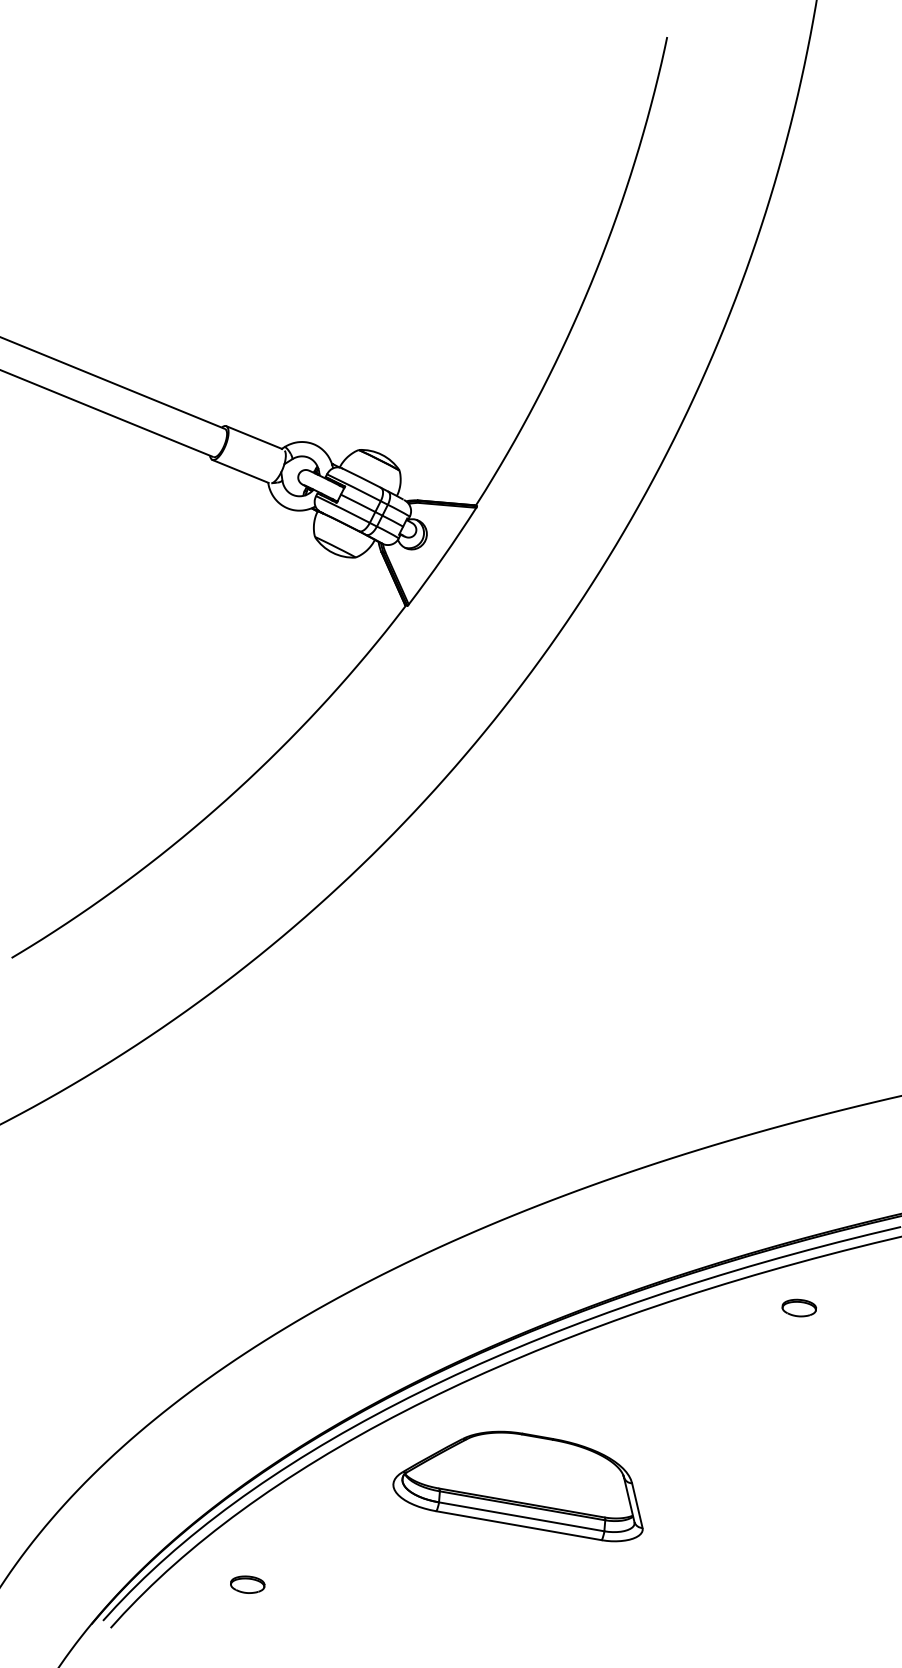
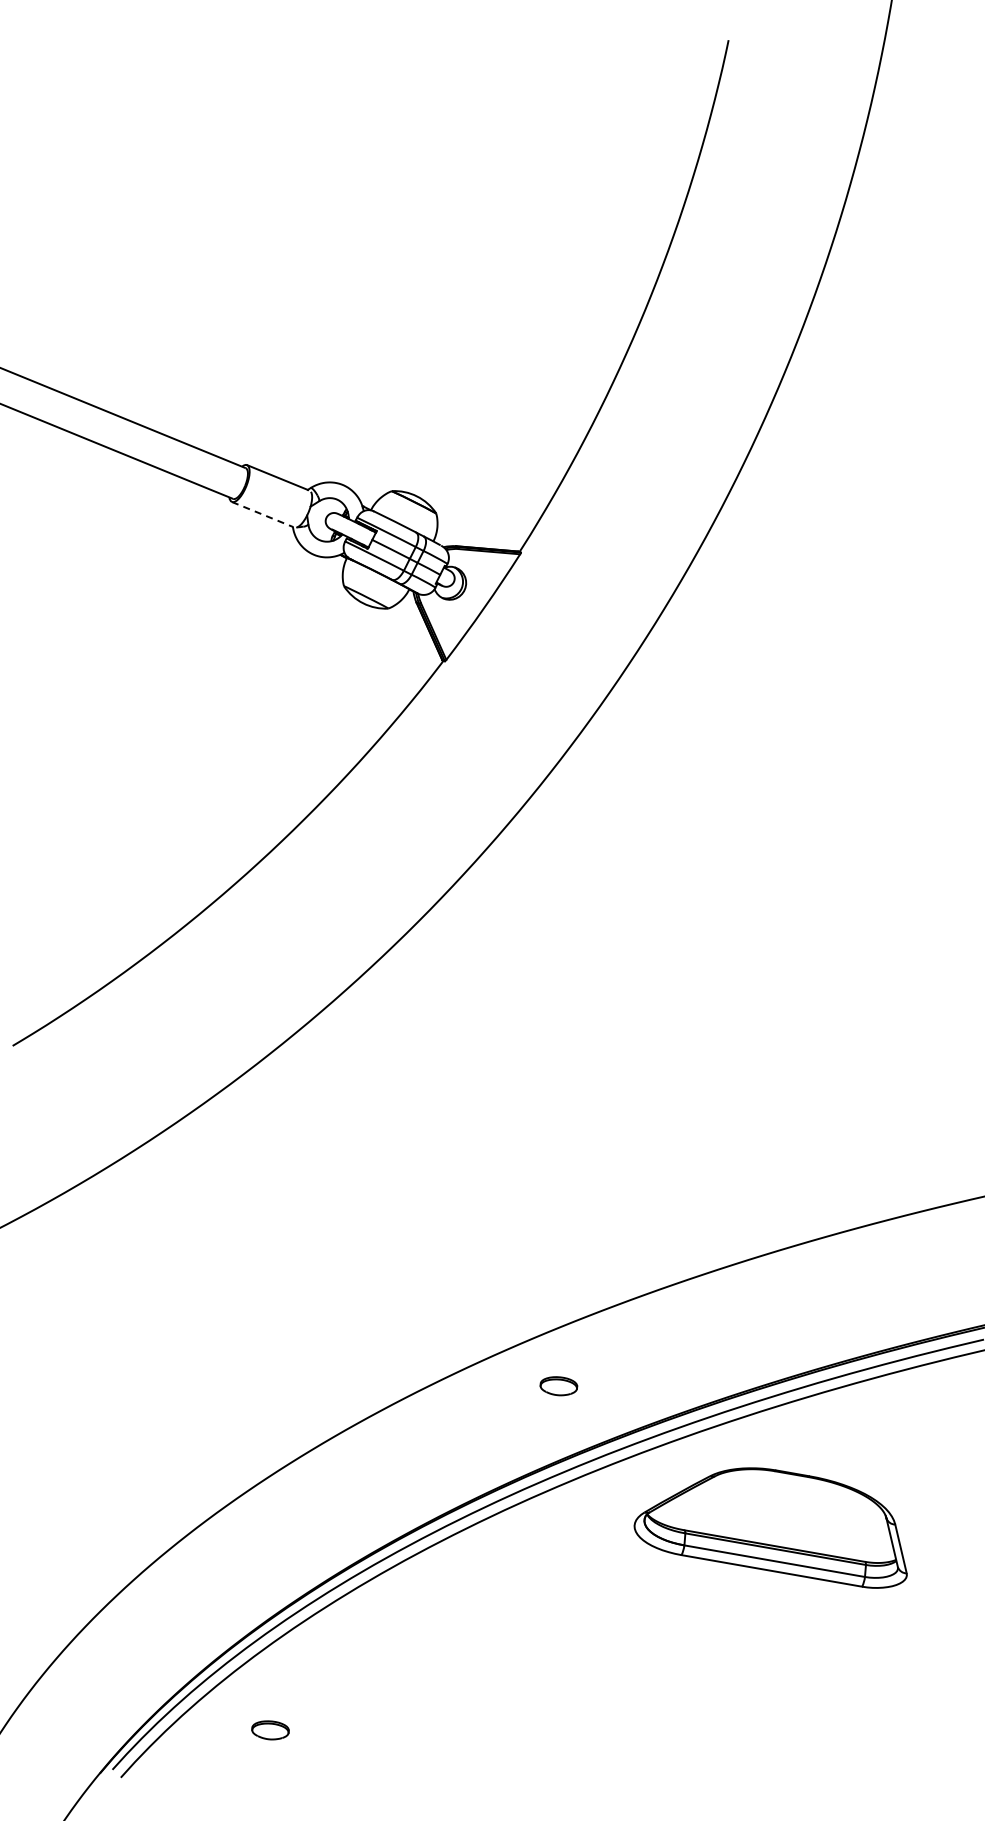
line: (241, 471) -> (263, 514), solid -> dashed
part: (798, 1308) -> (558, 1386), moved
part: (517, 1485) -> (770, 1527), moved

